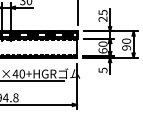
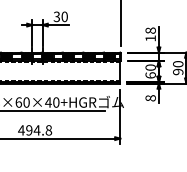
text: (102, 15) -> (150, 34), 25 -> 18
text: (102, 70) -> (150, 98), 5 -> 8

